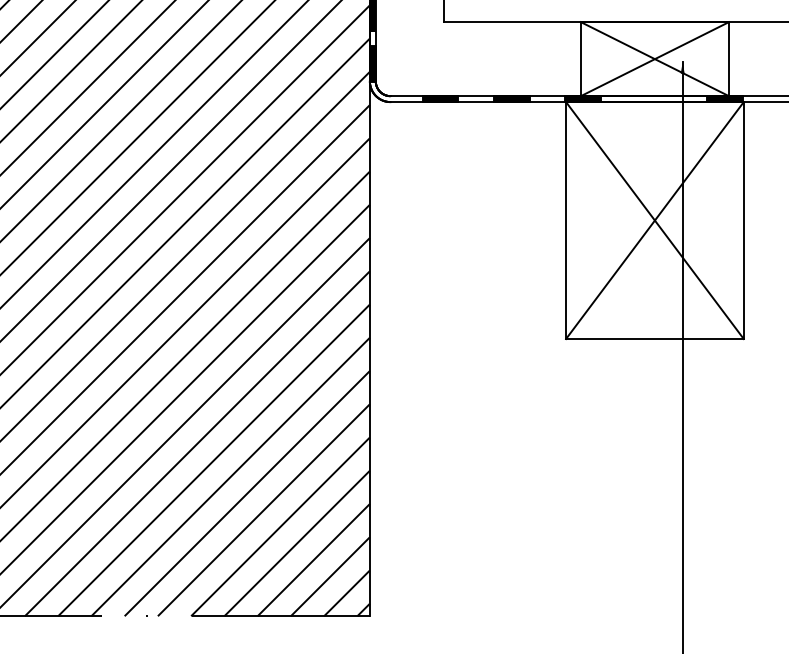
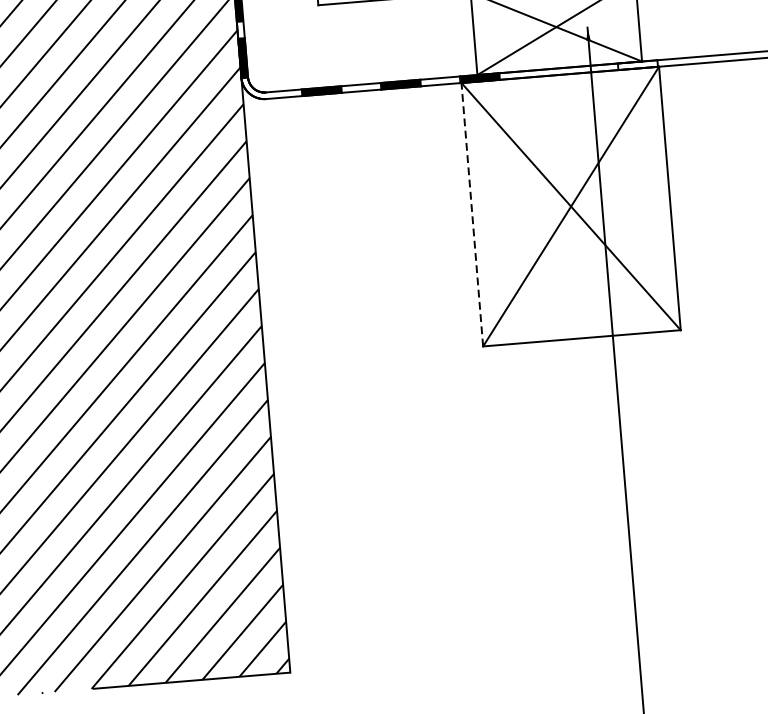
fill: (724, 99) -> (637, 65), removed
line: (566, 220) -> (472, 214), solid -> dashed

